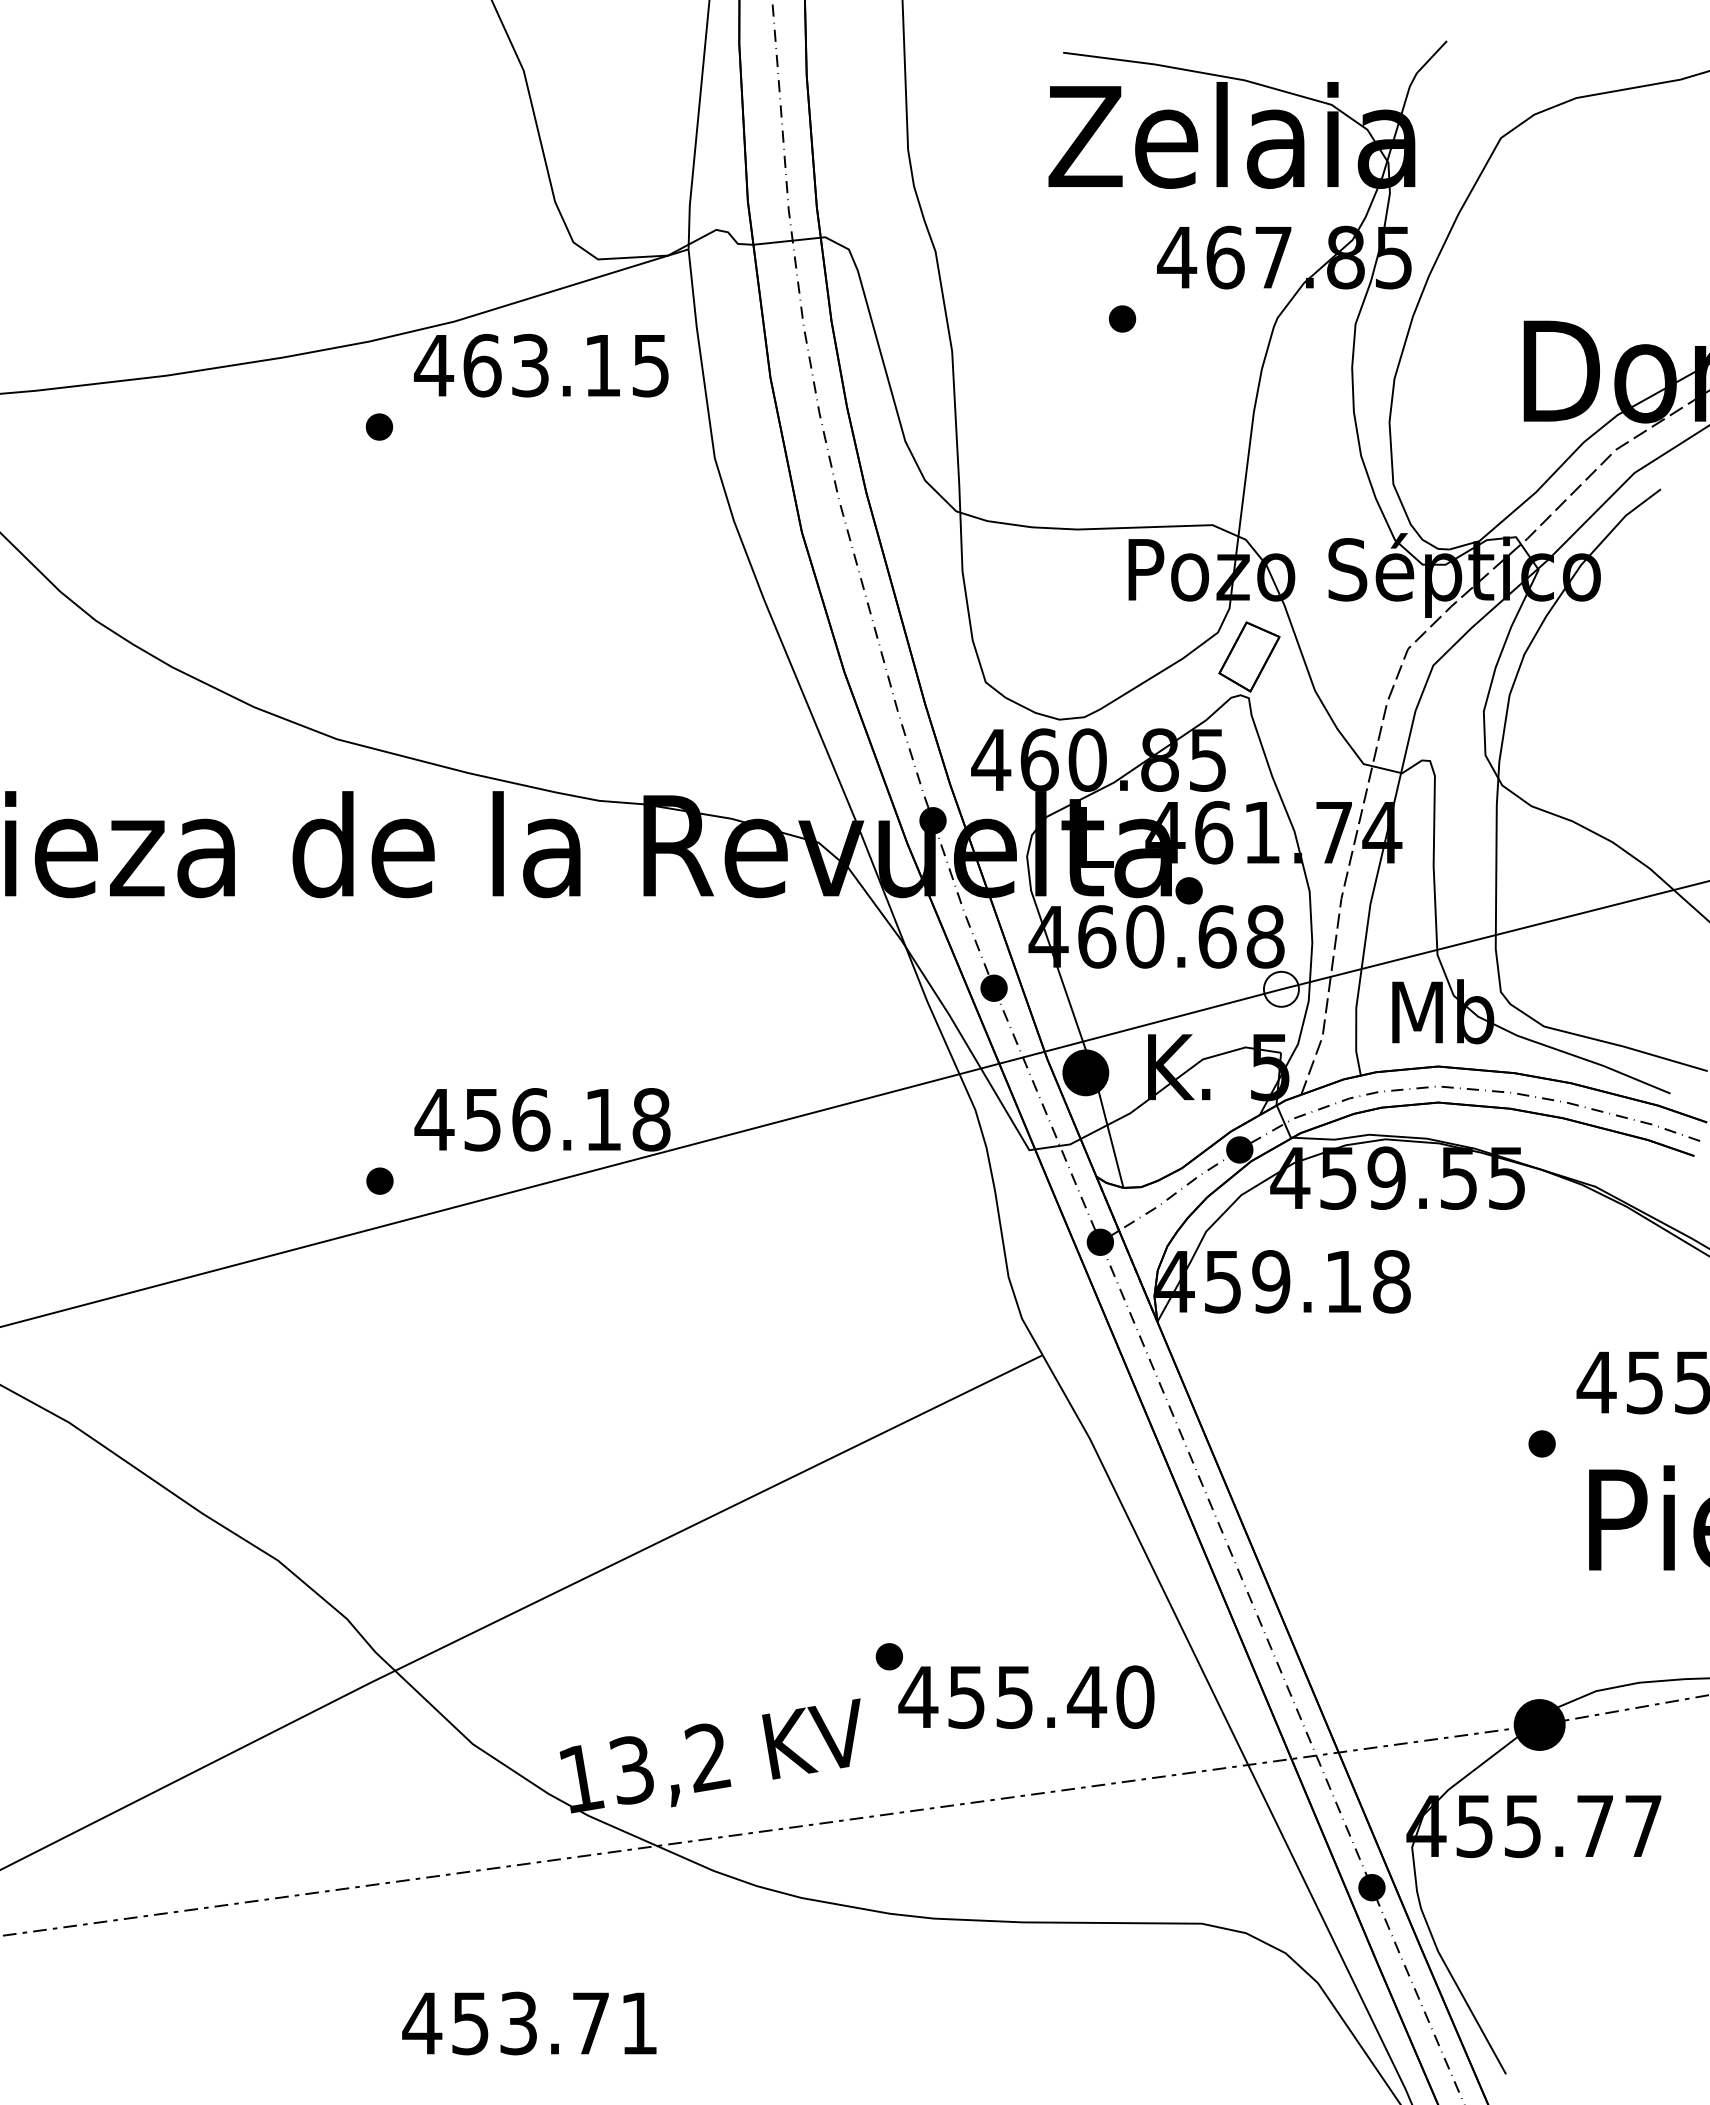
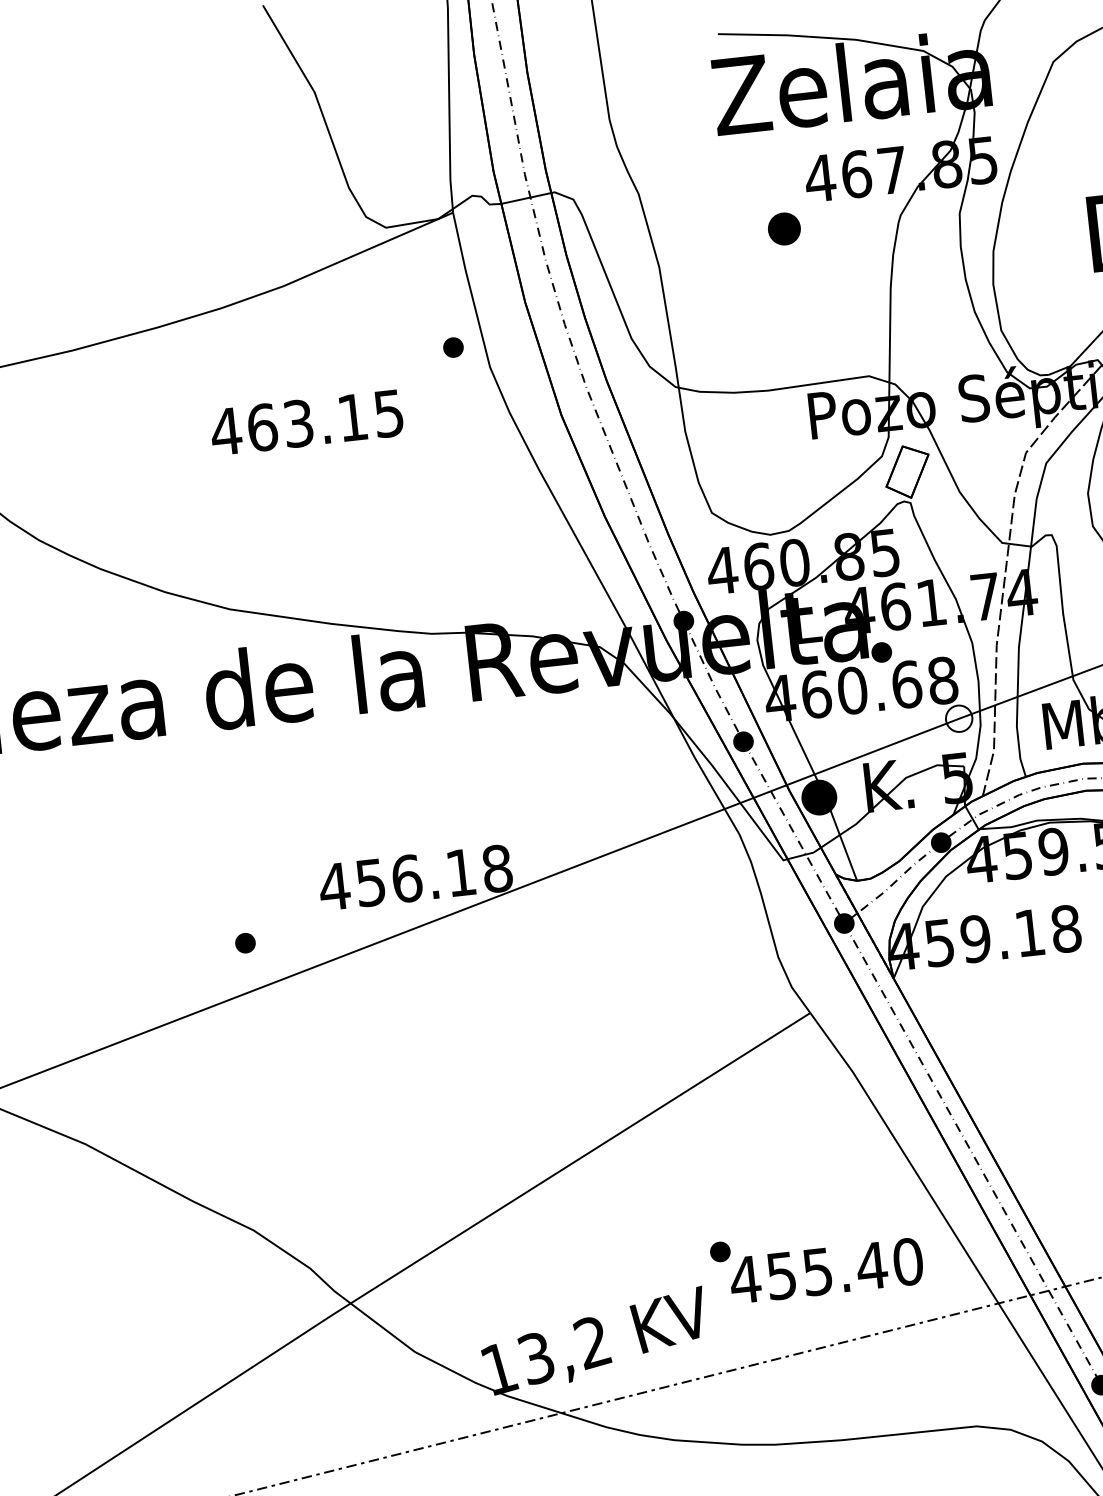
part: (1122, 318) -> (784, 228), size x1.6
text: (540, 365) -> (306, 422), moved
part: (378, 426) -> (452, 347), moved
part: (379, 1180) -> (245, 942), moved

